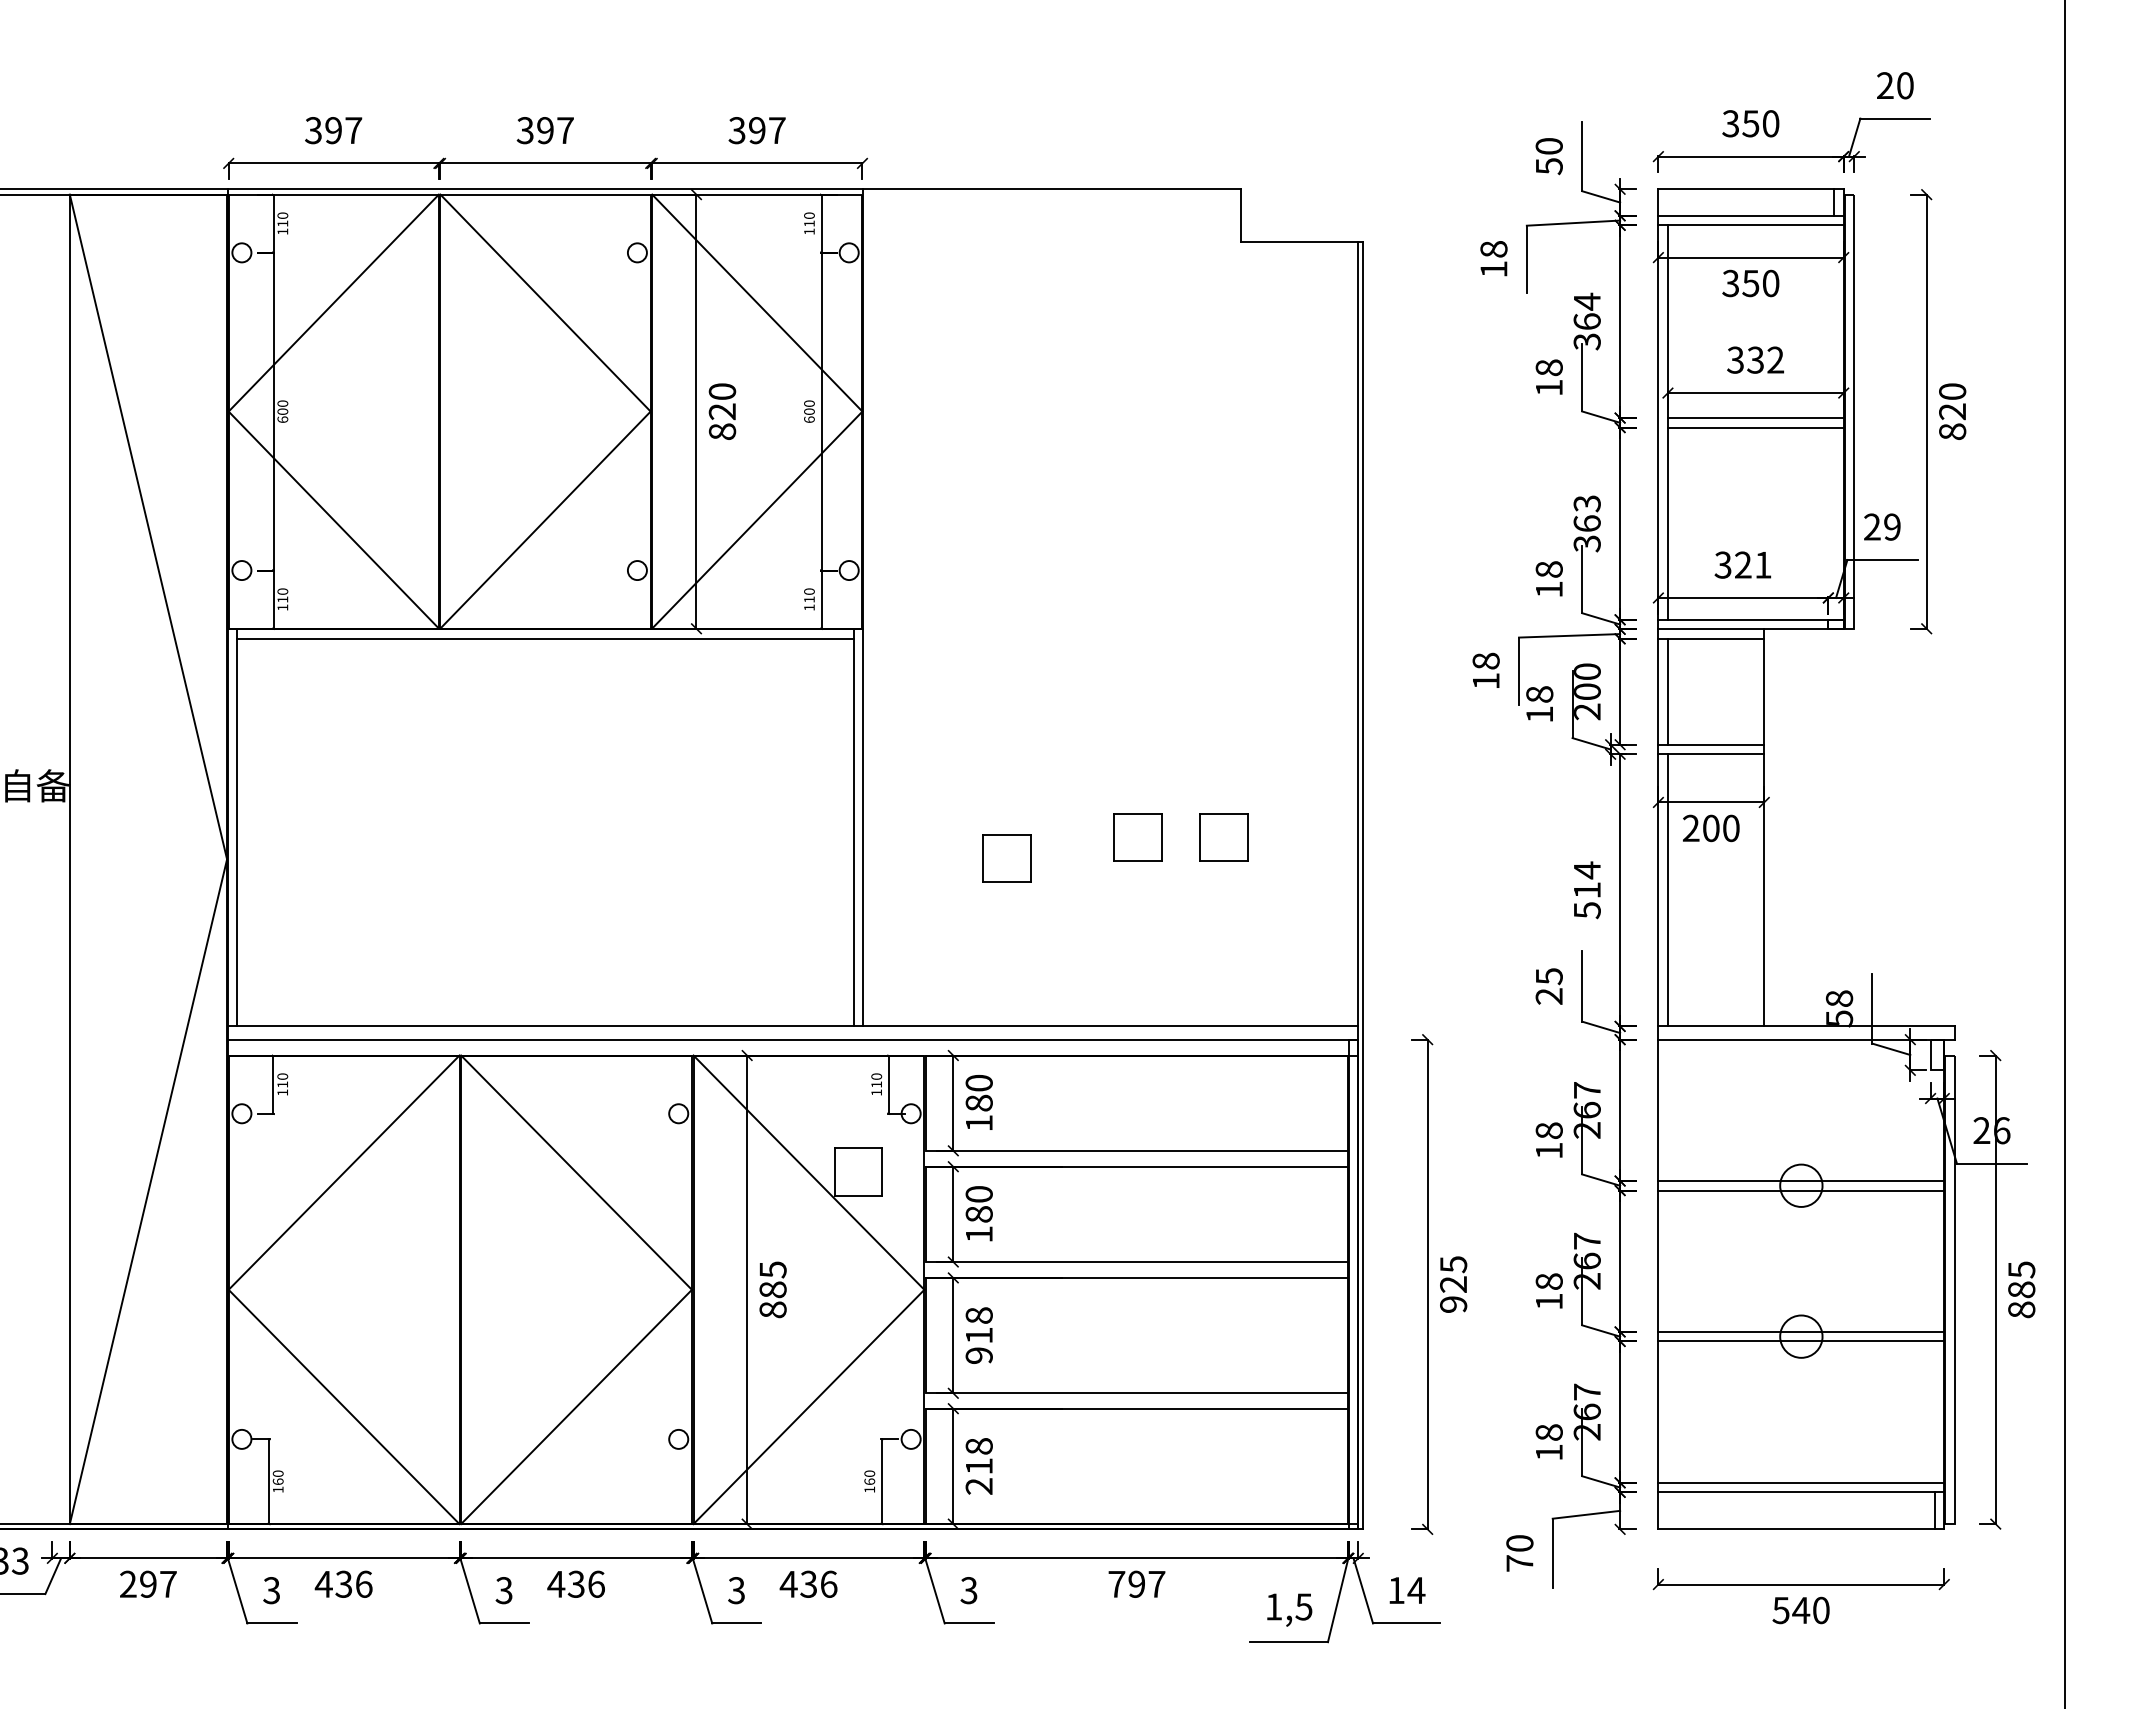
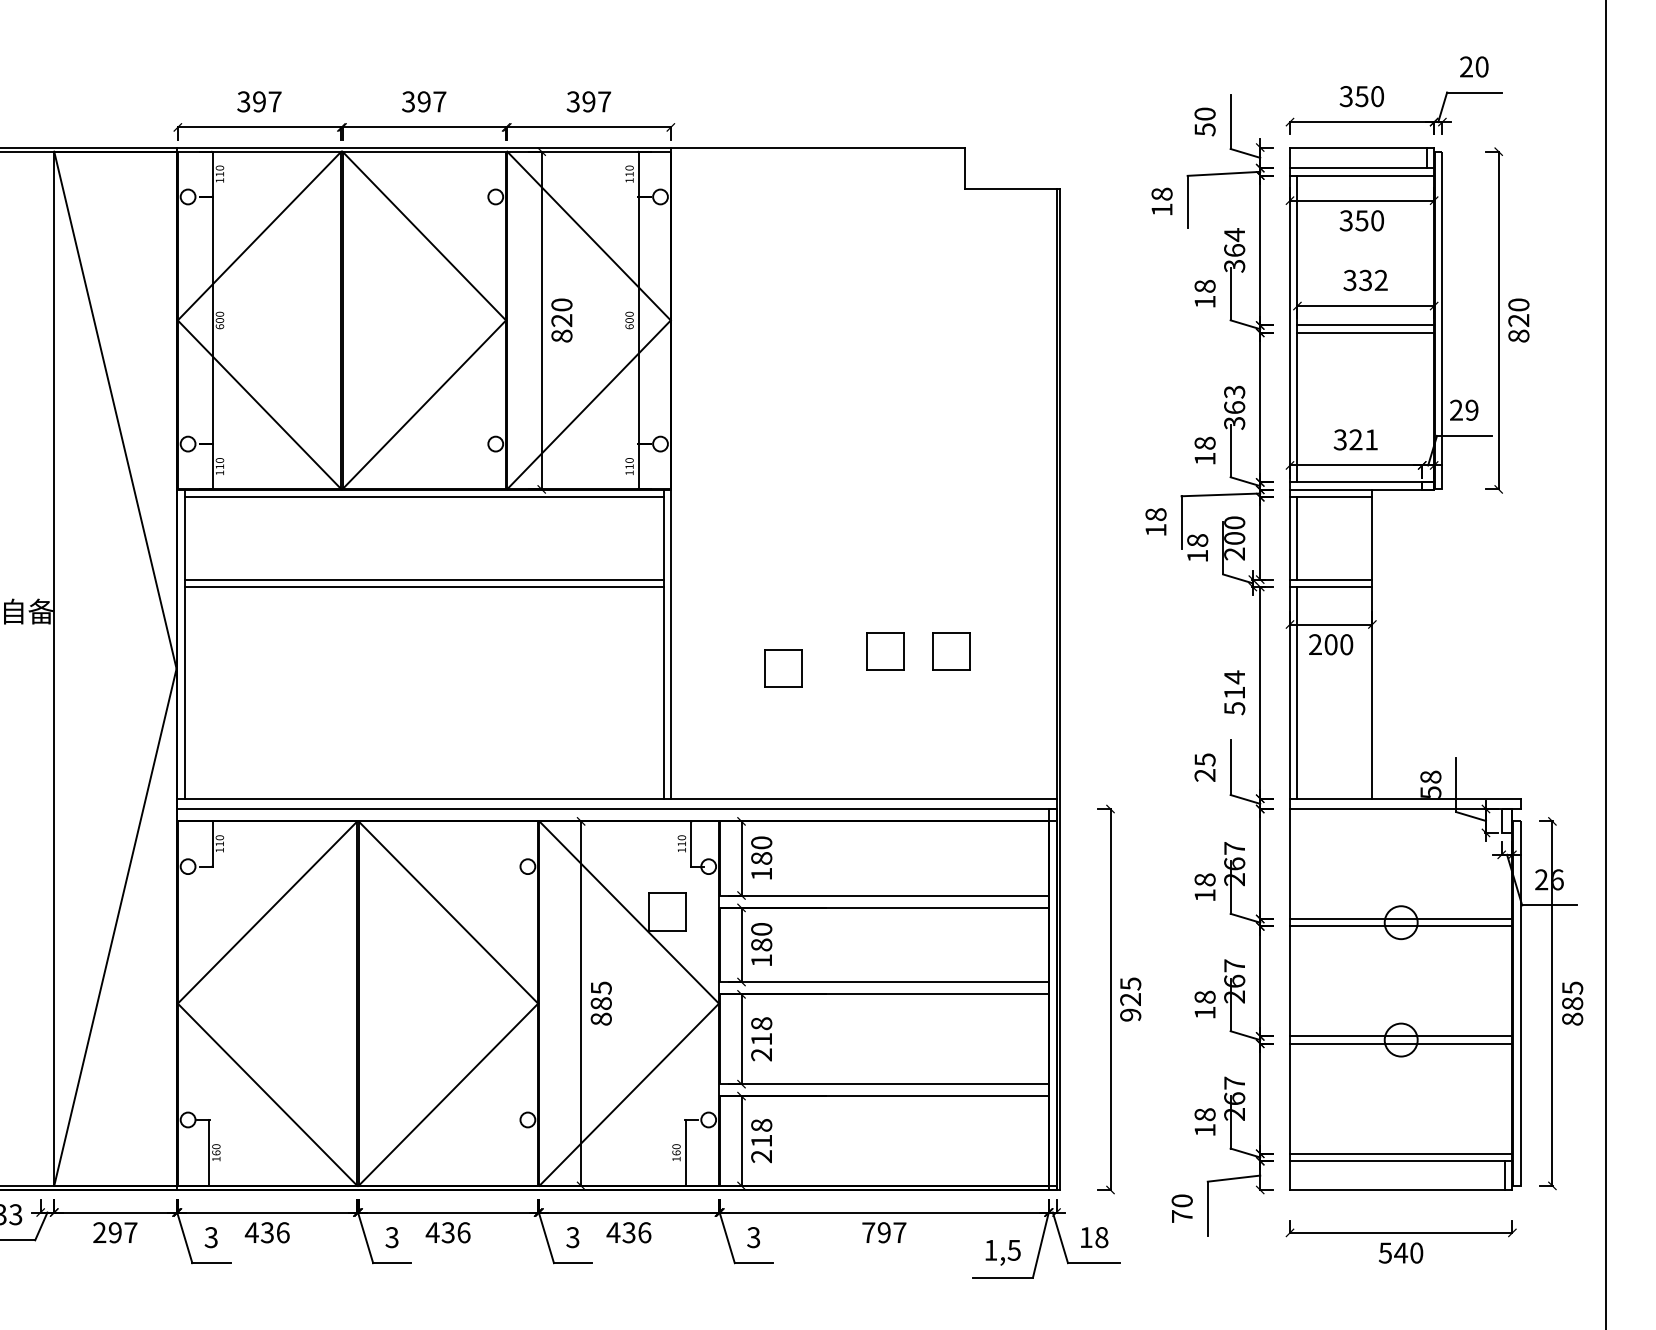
line: (545, 744) -> (424, 579), added
line: (545, 754) -> (424, 587), added
text: (979, 1355) -> (761, 1054), 918 -> 218
text: (1416, 1590) -> (1101, 1237), 14 -> 18

